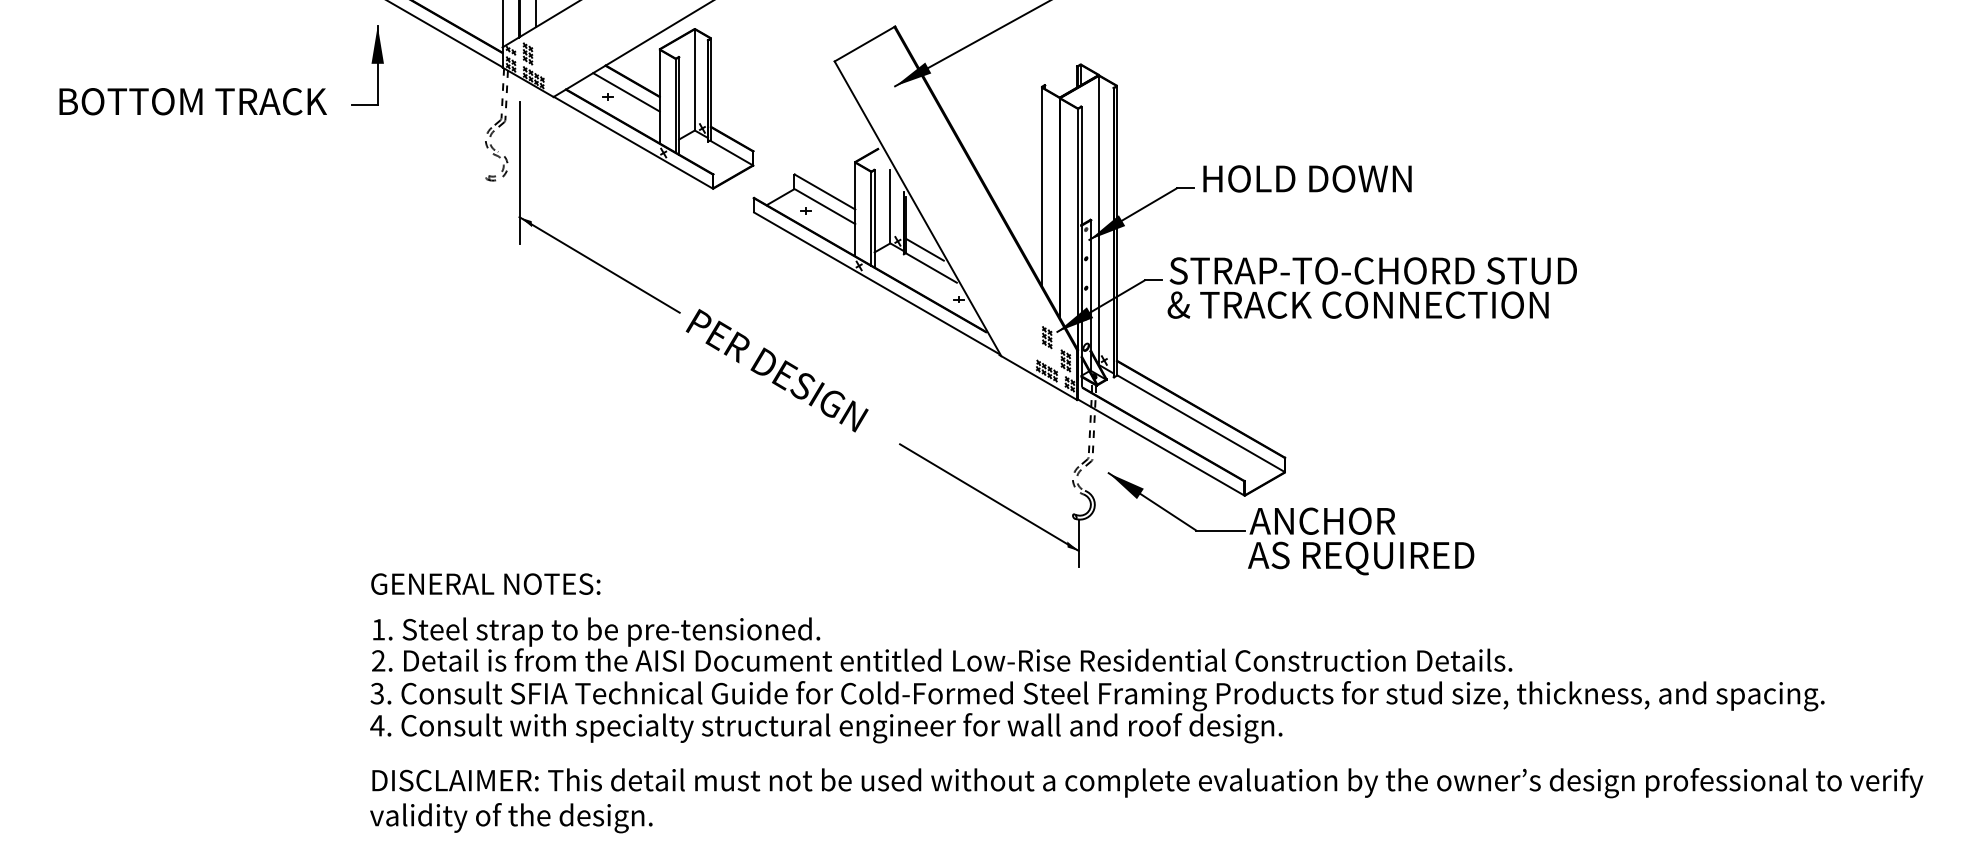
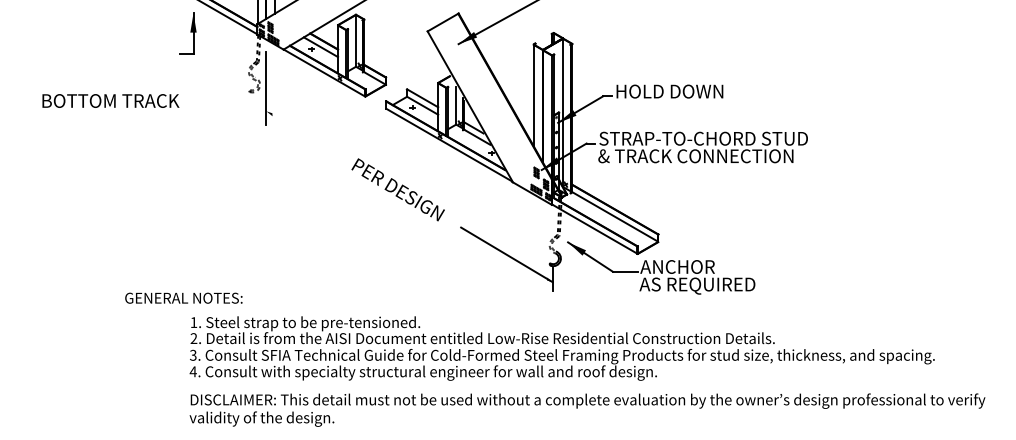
text: (192, 100) -> (110, 100), moved
line: (600, 264) -> (307, 135), removed
text: (485, 582) -> (183, 297), moved

